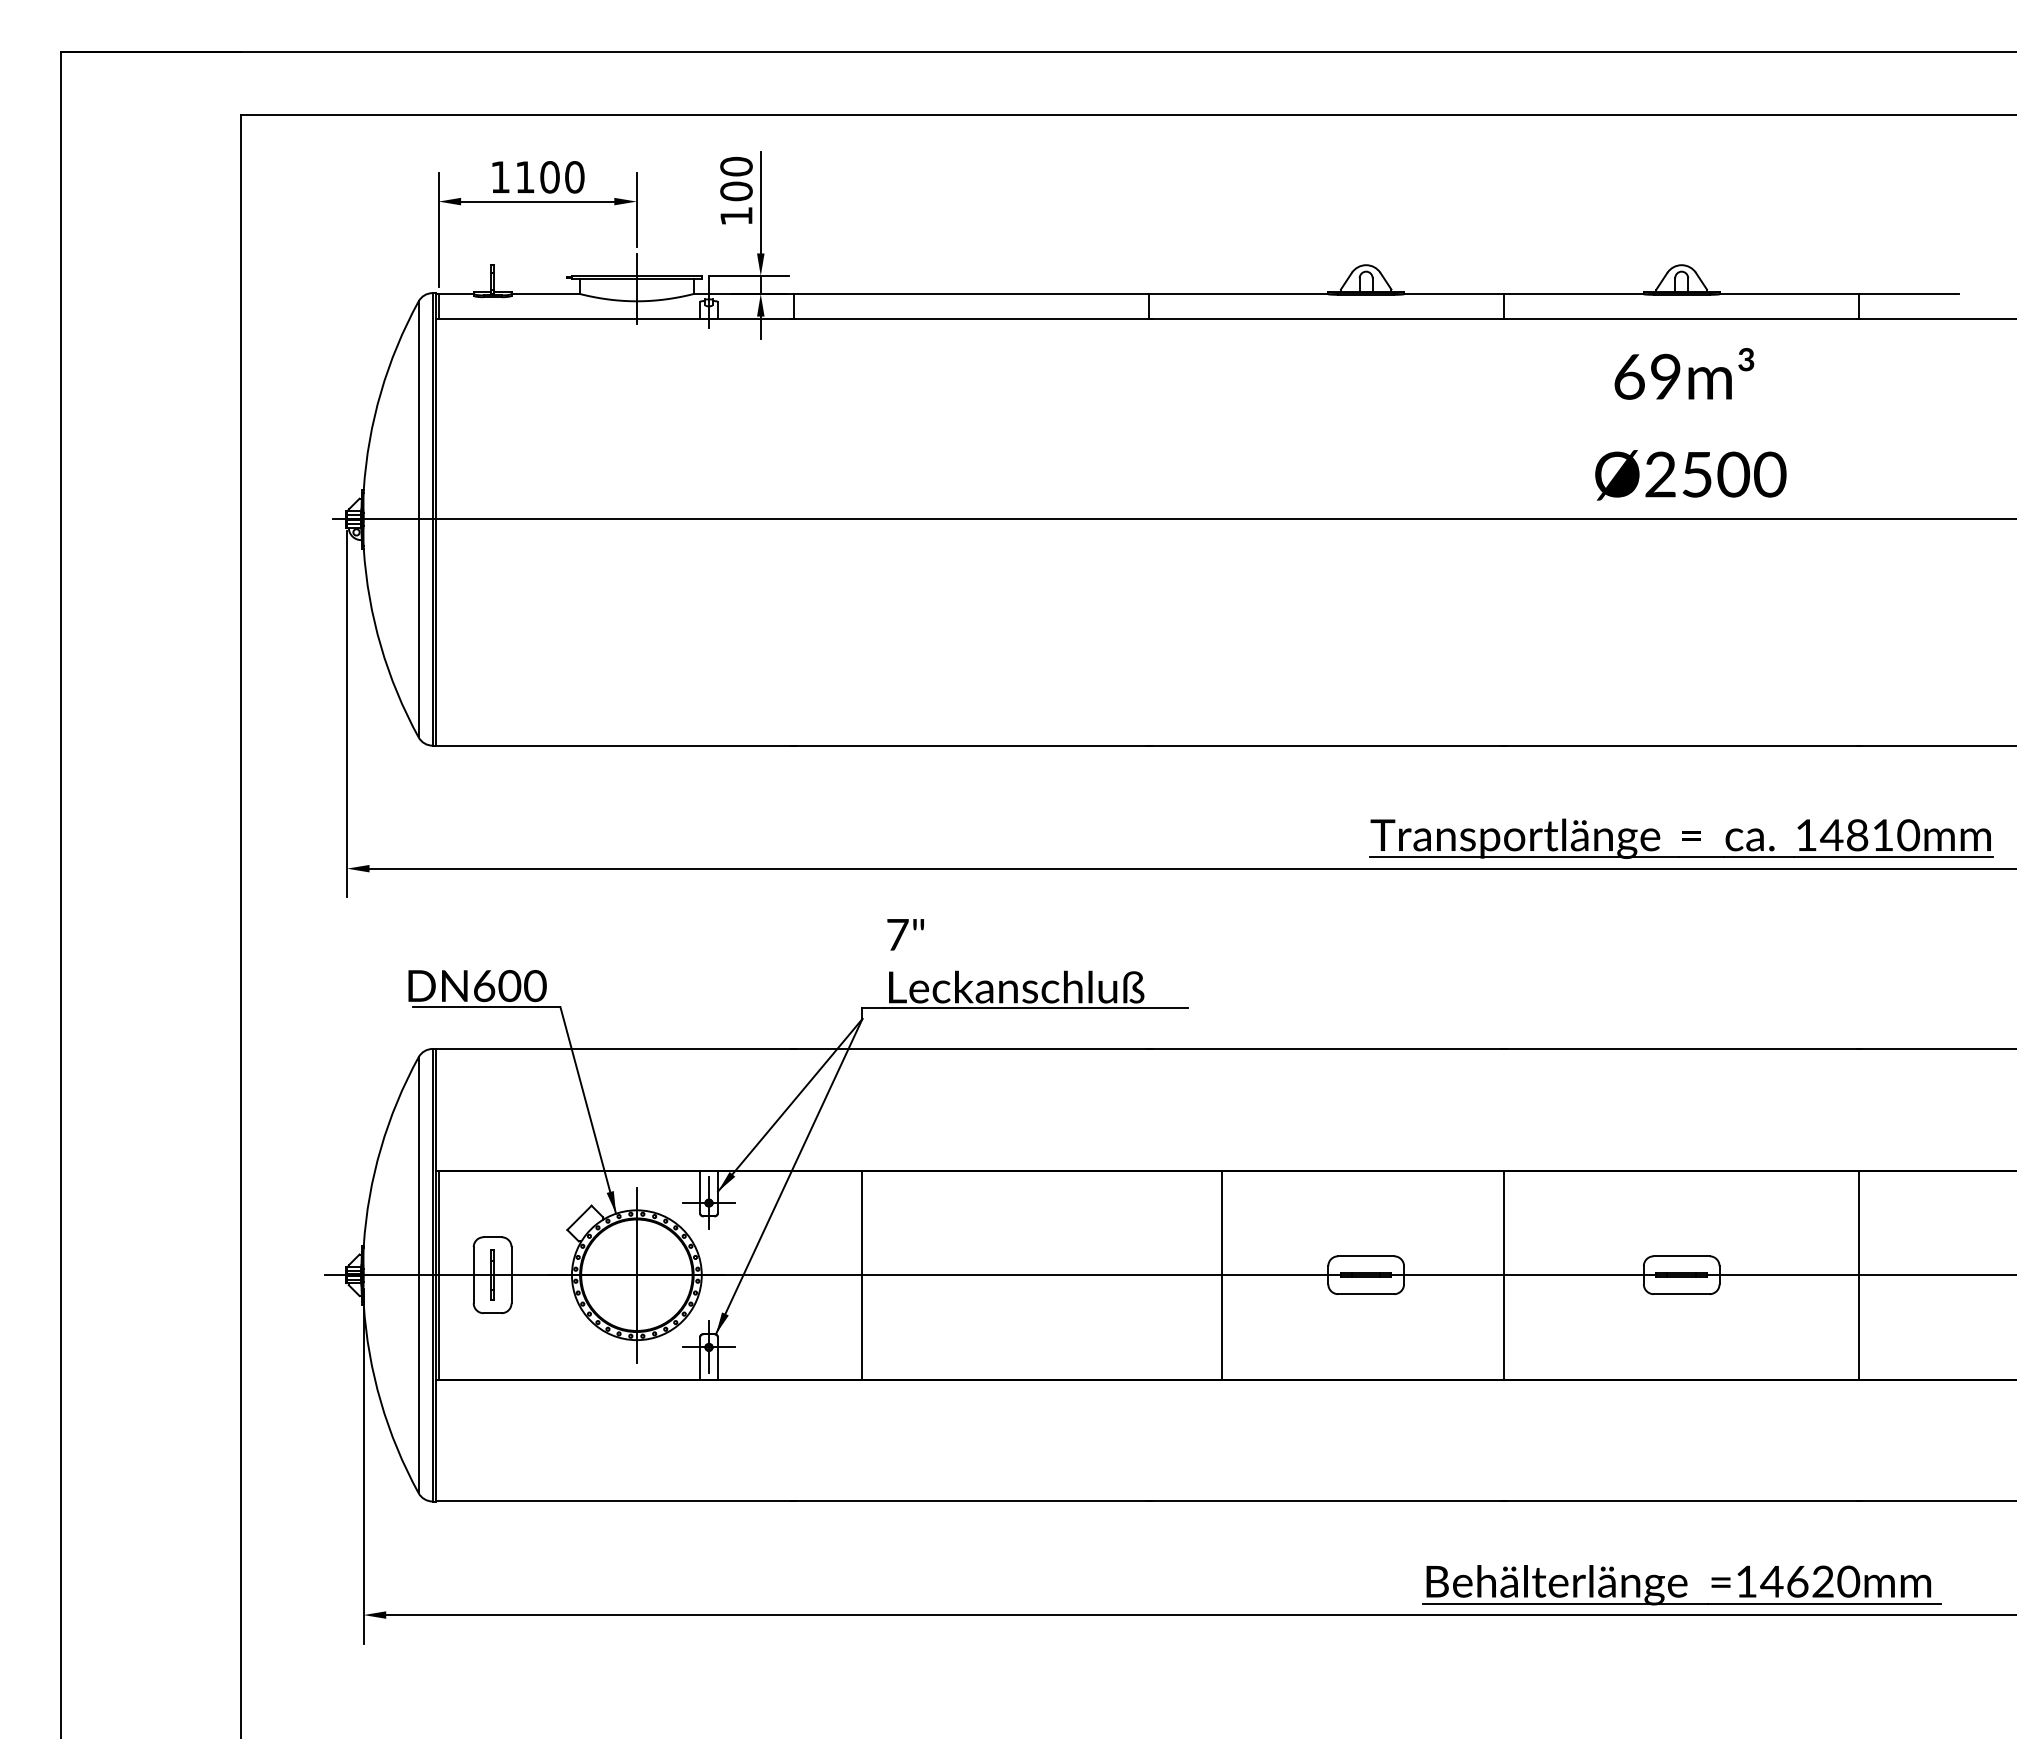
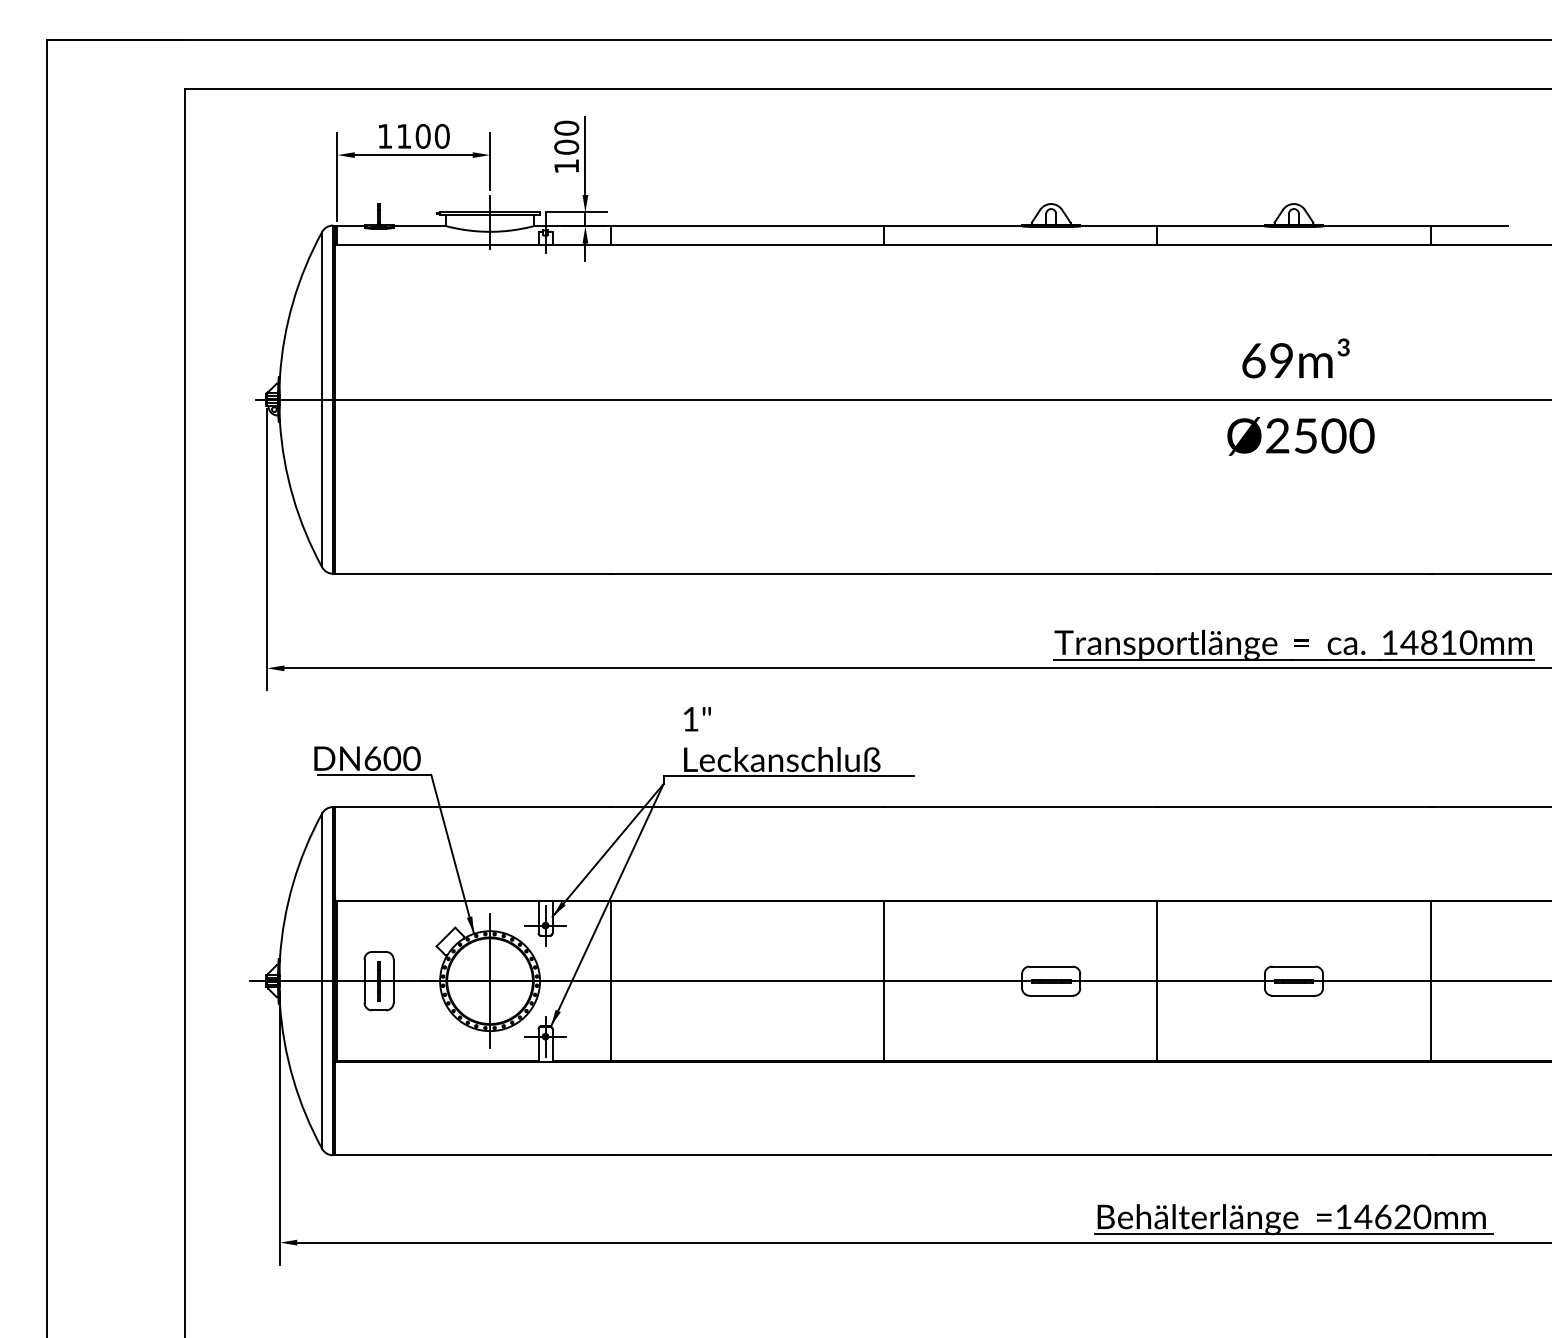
text: (1690, 424) -> (1300, 397), moved
text: (897, 934) -> (690, 719), 7" -> 1"
line: (861, 1274) -> (610, 980), moved
line: (1221, 1274) -> (883, 980), moved

